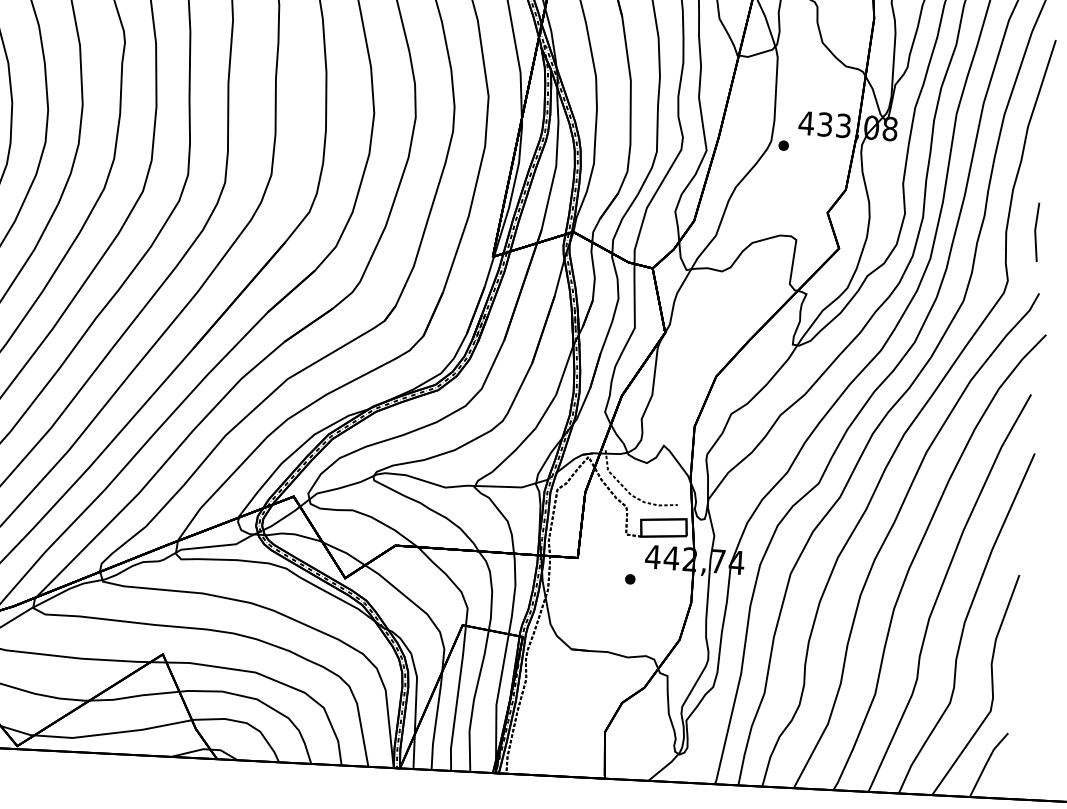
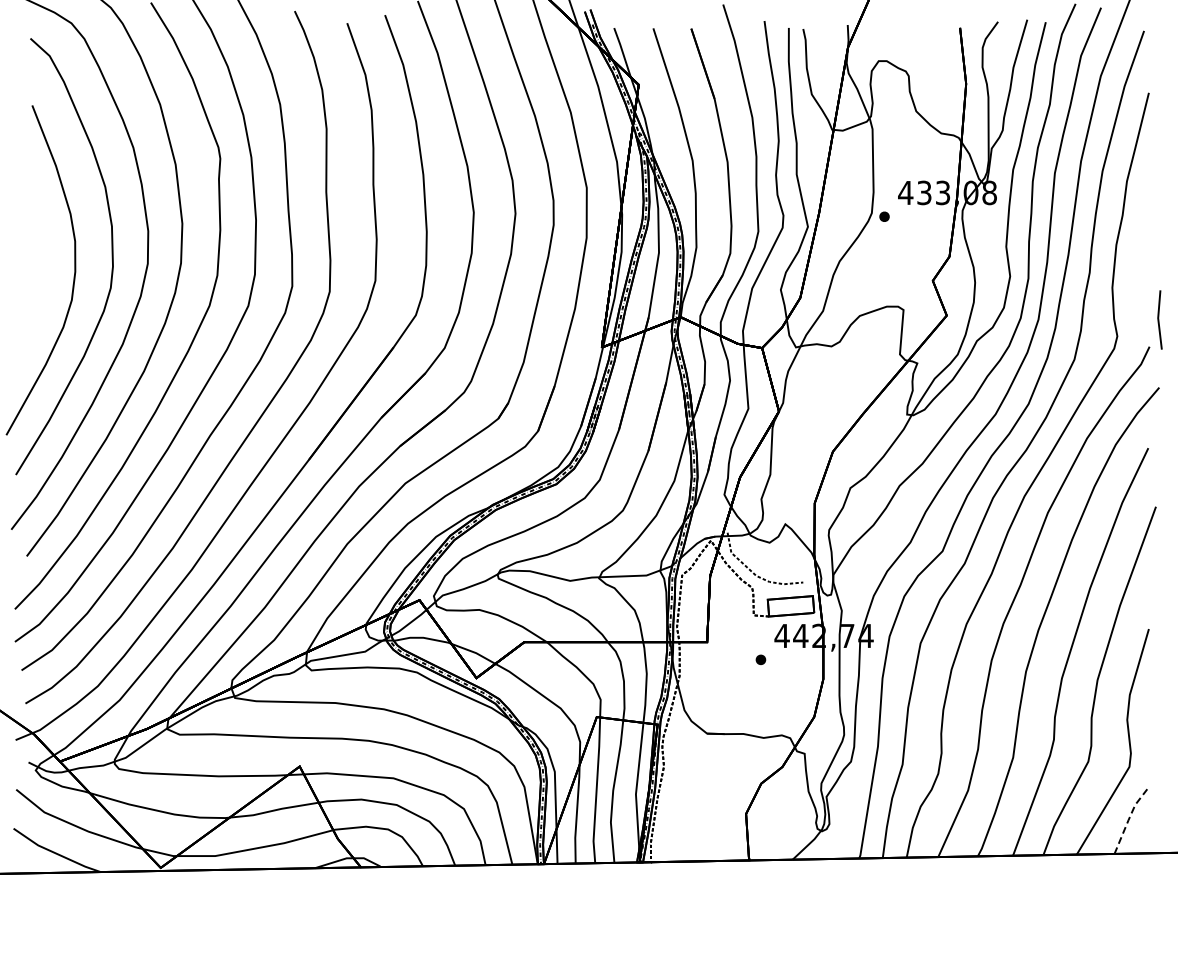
line: (1036, 231) -> (1159, 319), moved
line: (986, 763) -> (1128, 819), solid -> dashed

